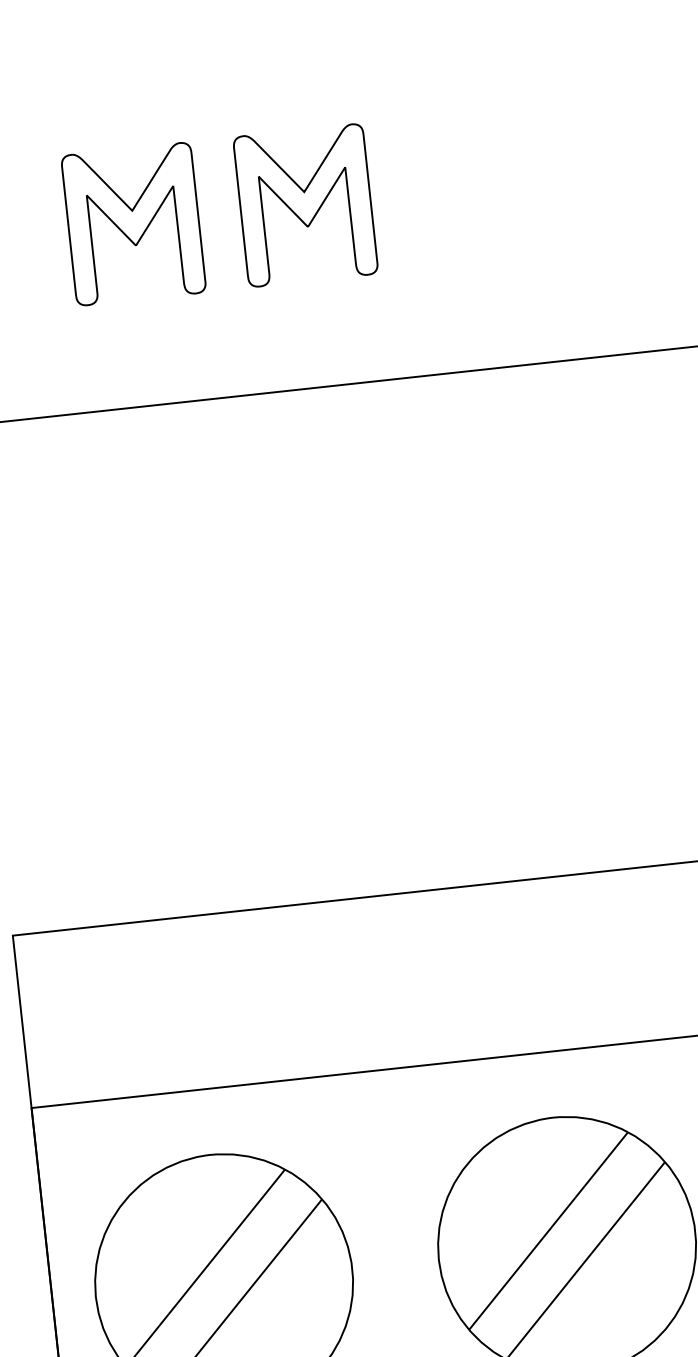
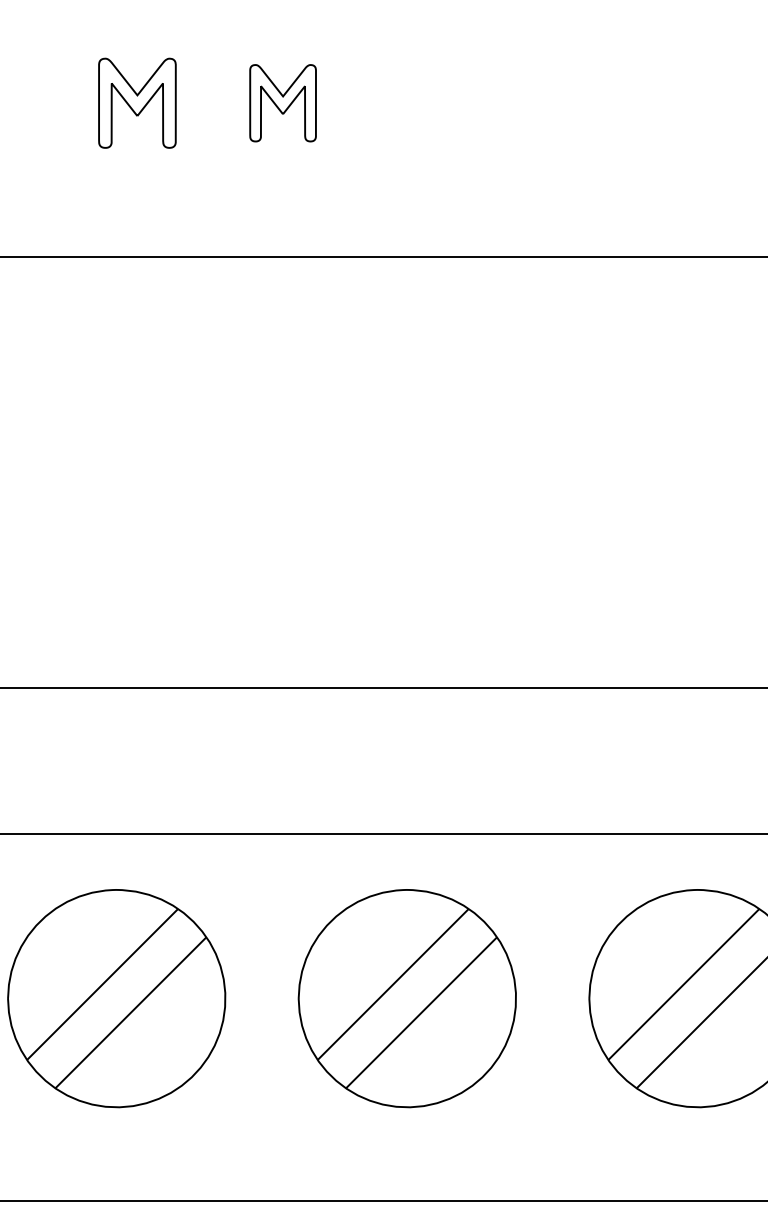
part: (304, 204) -> (282, 102), size x0.6
part: (133, 223) -> (137, 102), size x0.7

